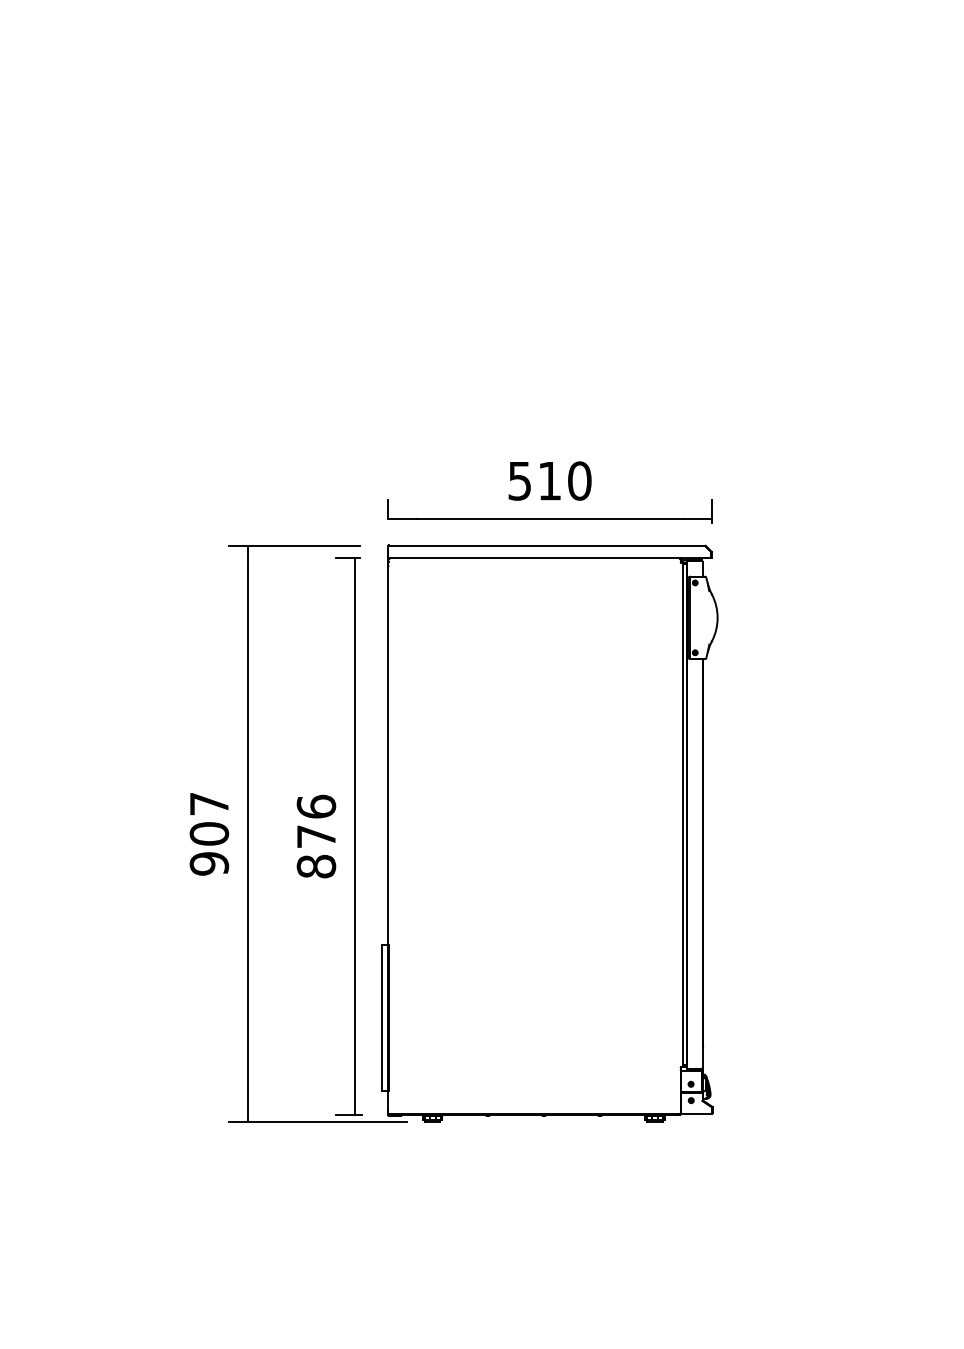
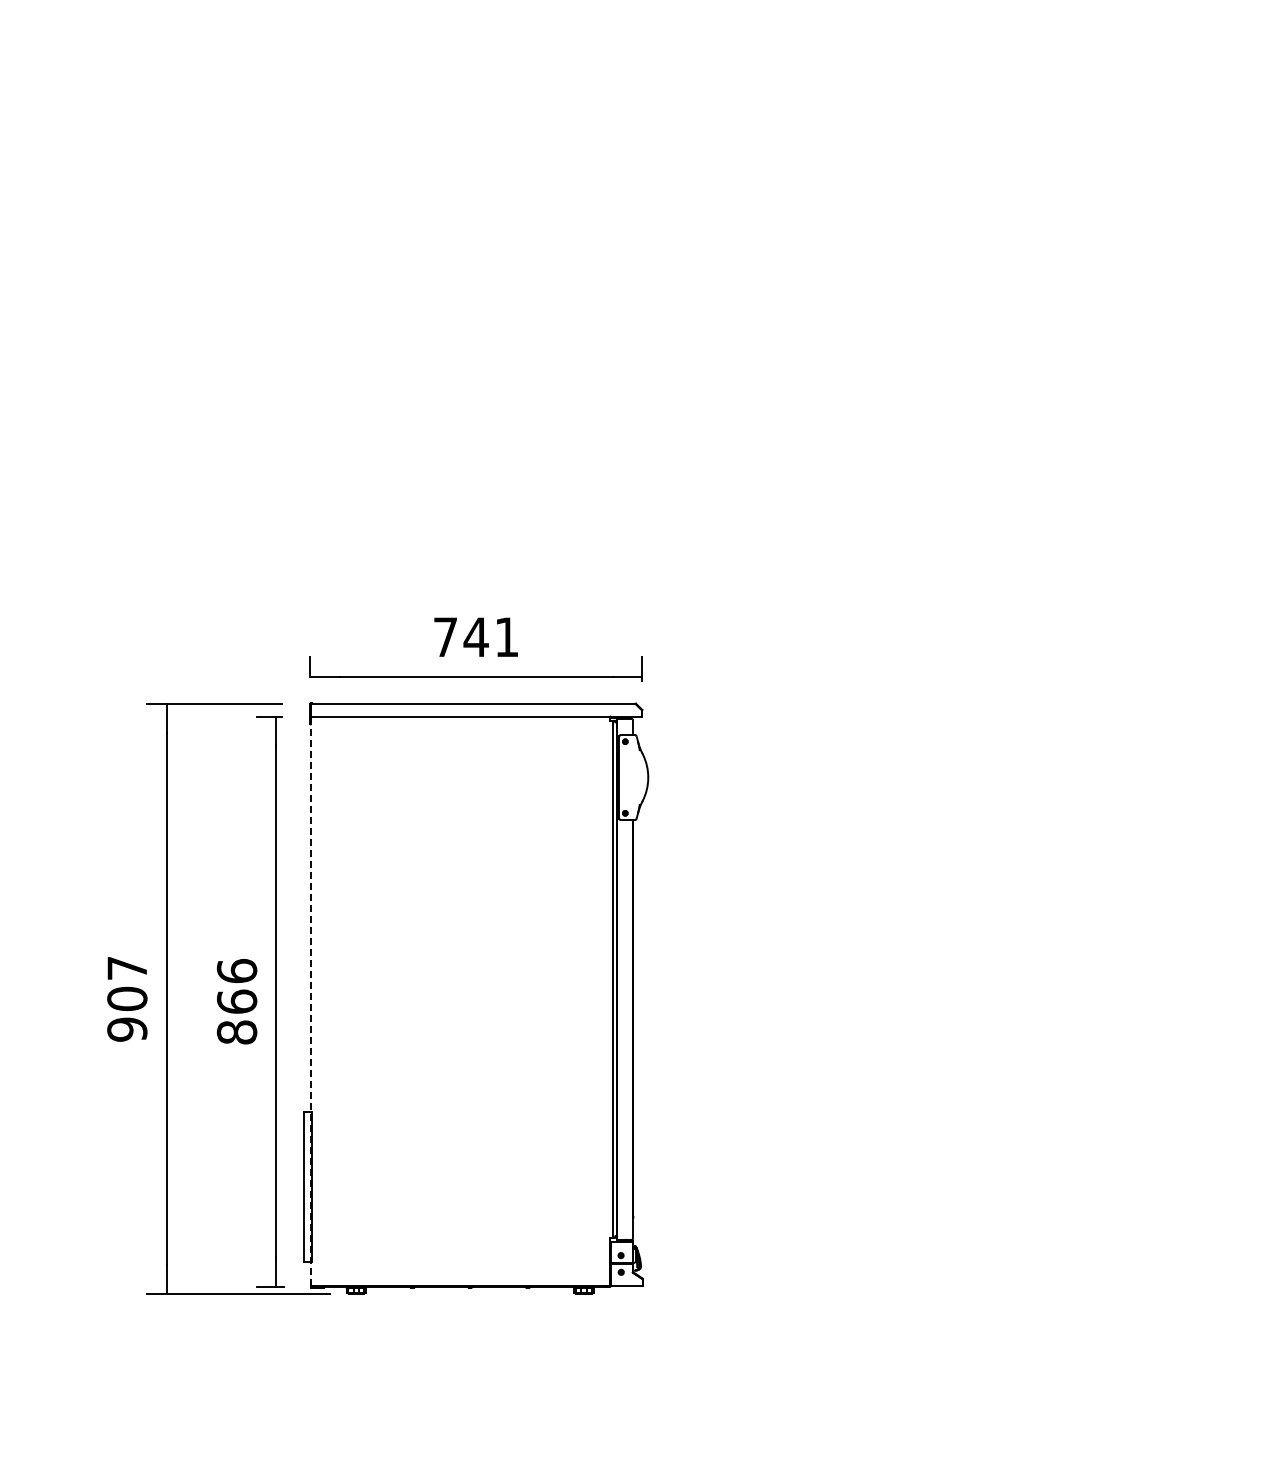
text: (550, 481) -> (476, 637), 510 -> 741
text: (315, 836) -> (236, 1001), 876 -> 866
line: (388, 840) -> (310, 1005), solid -> dashed

